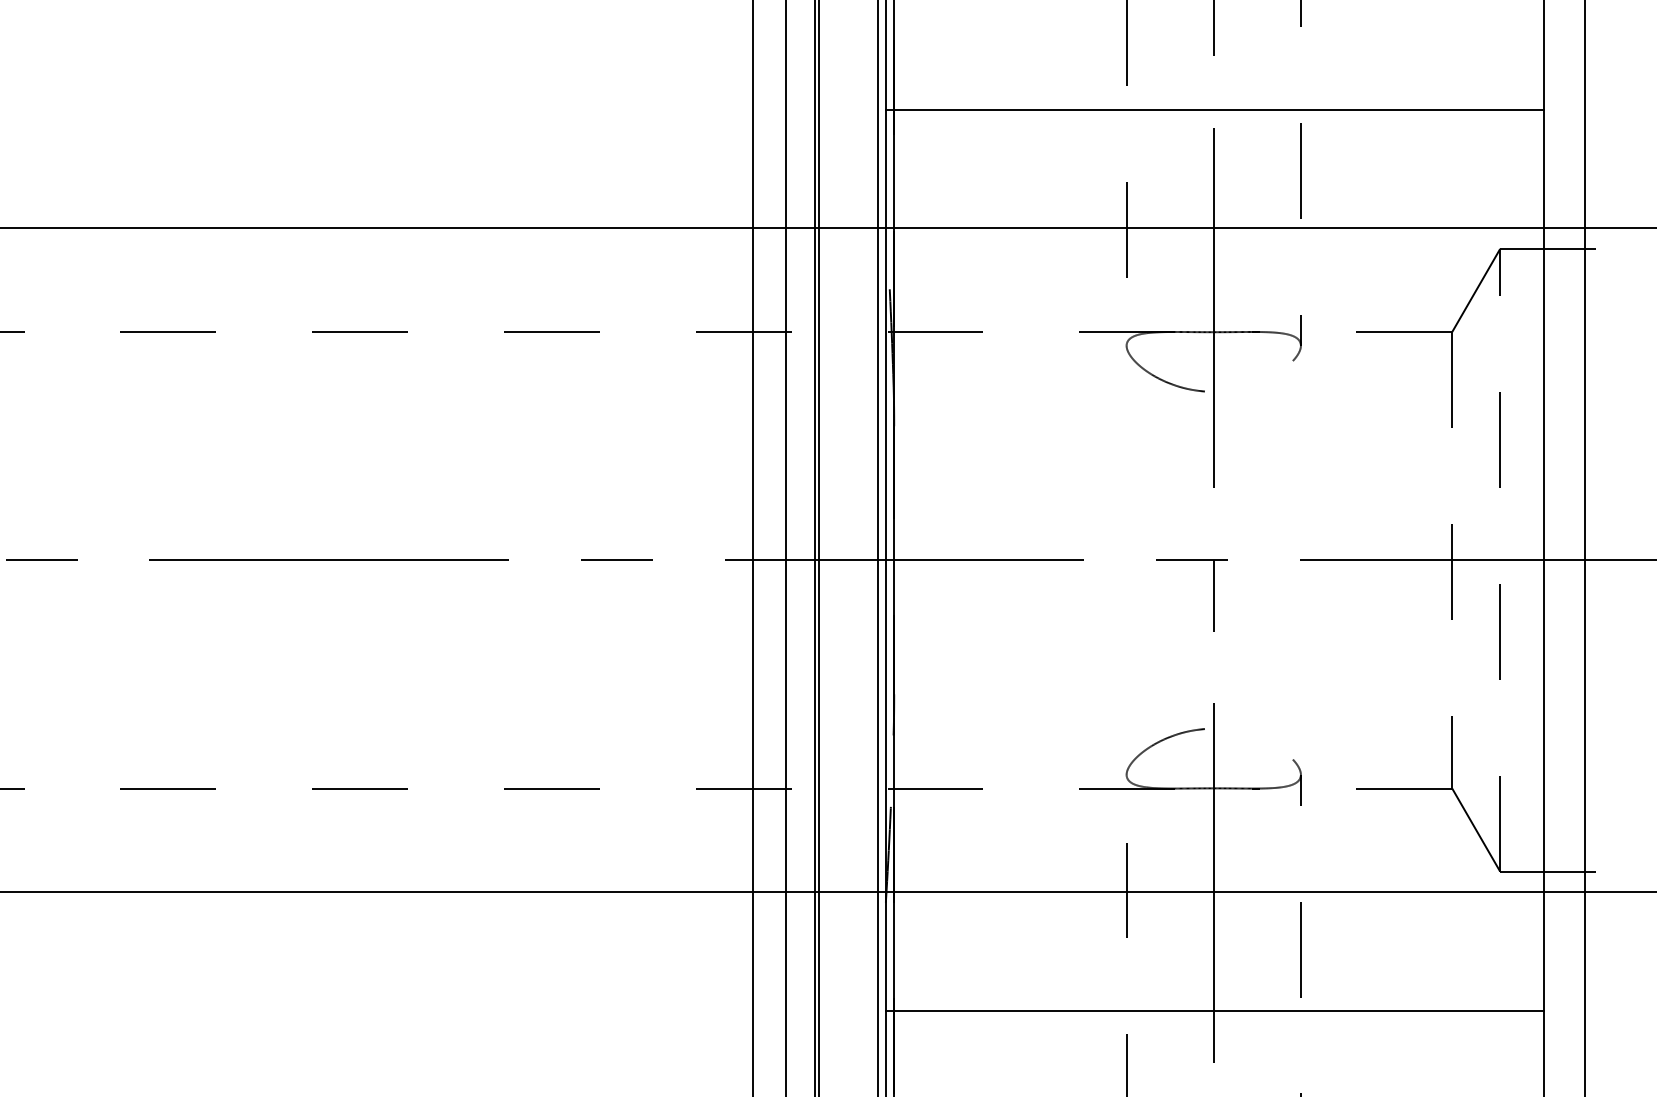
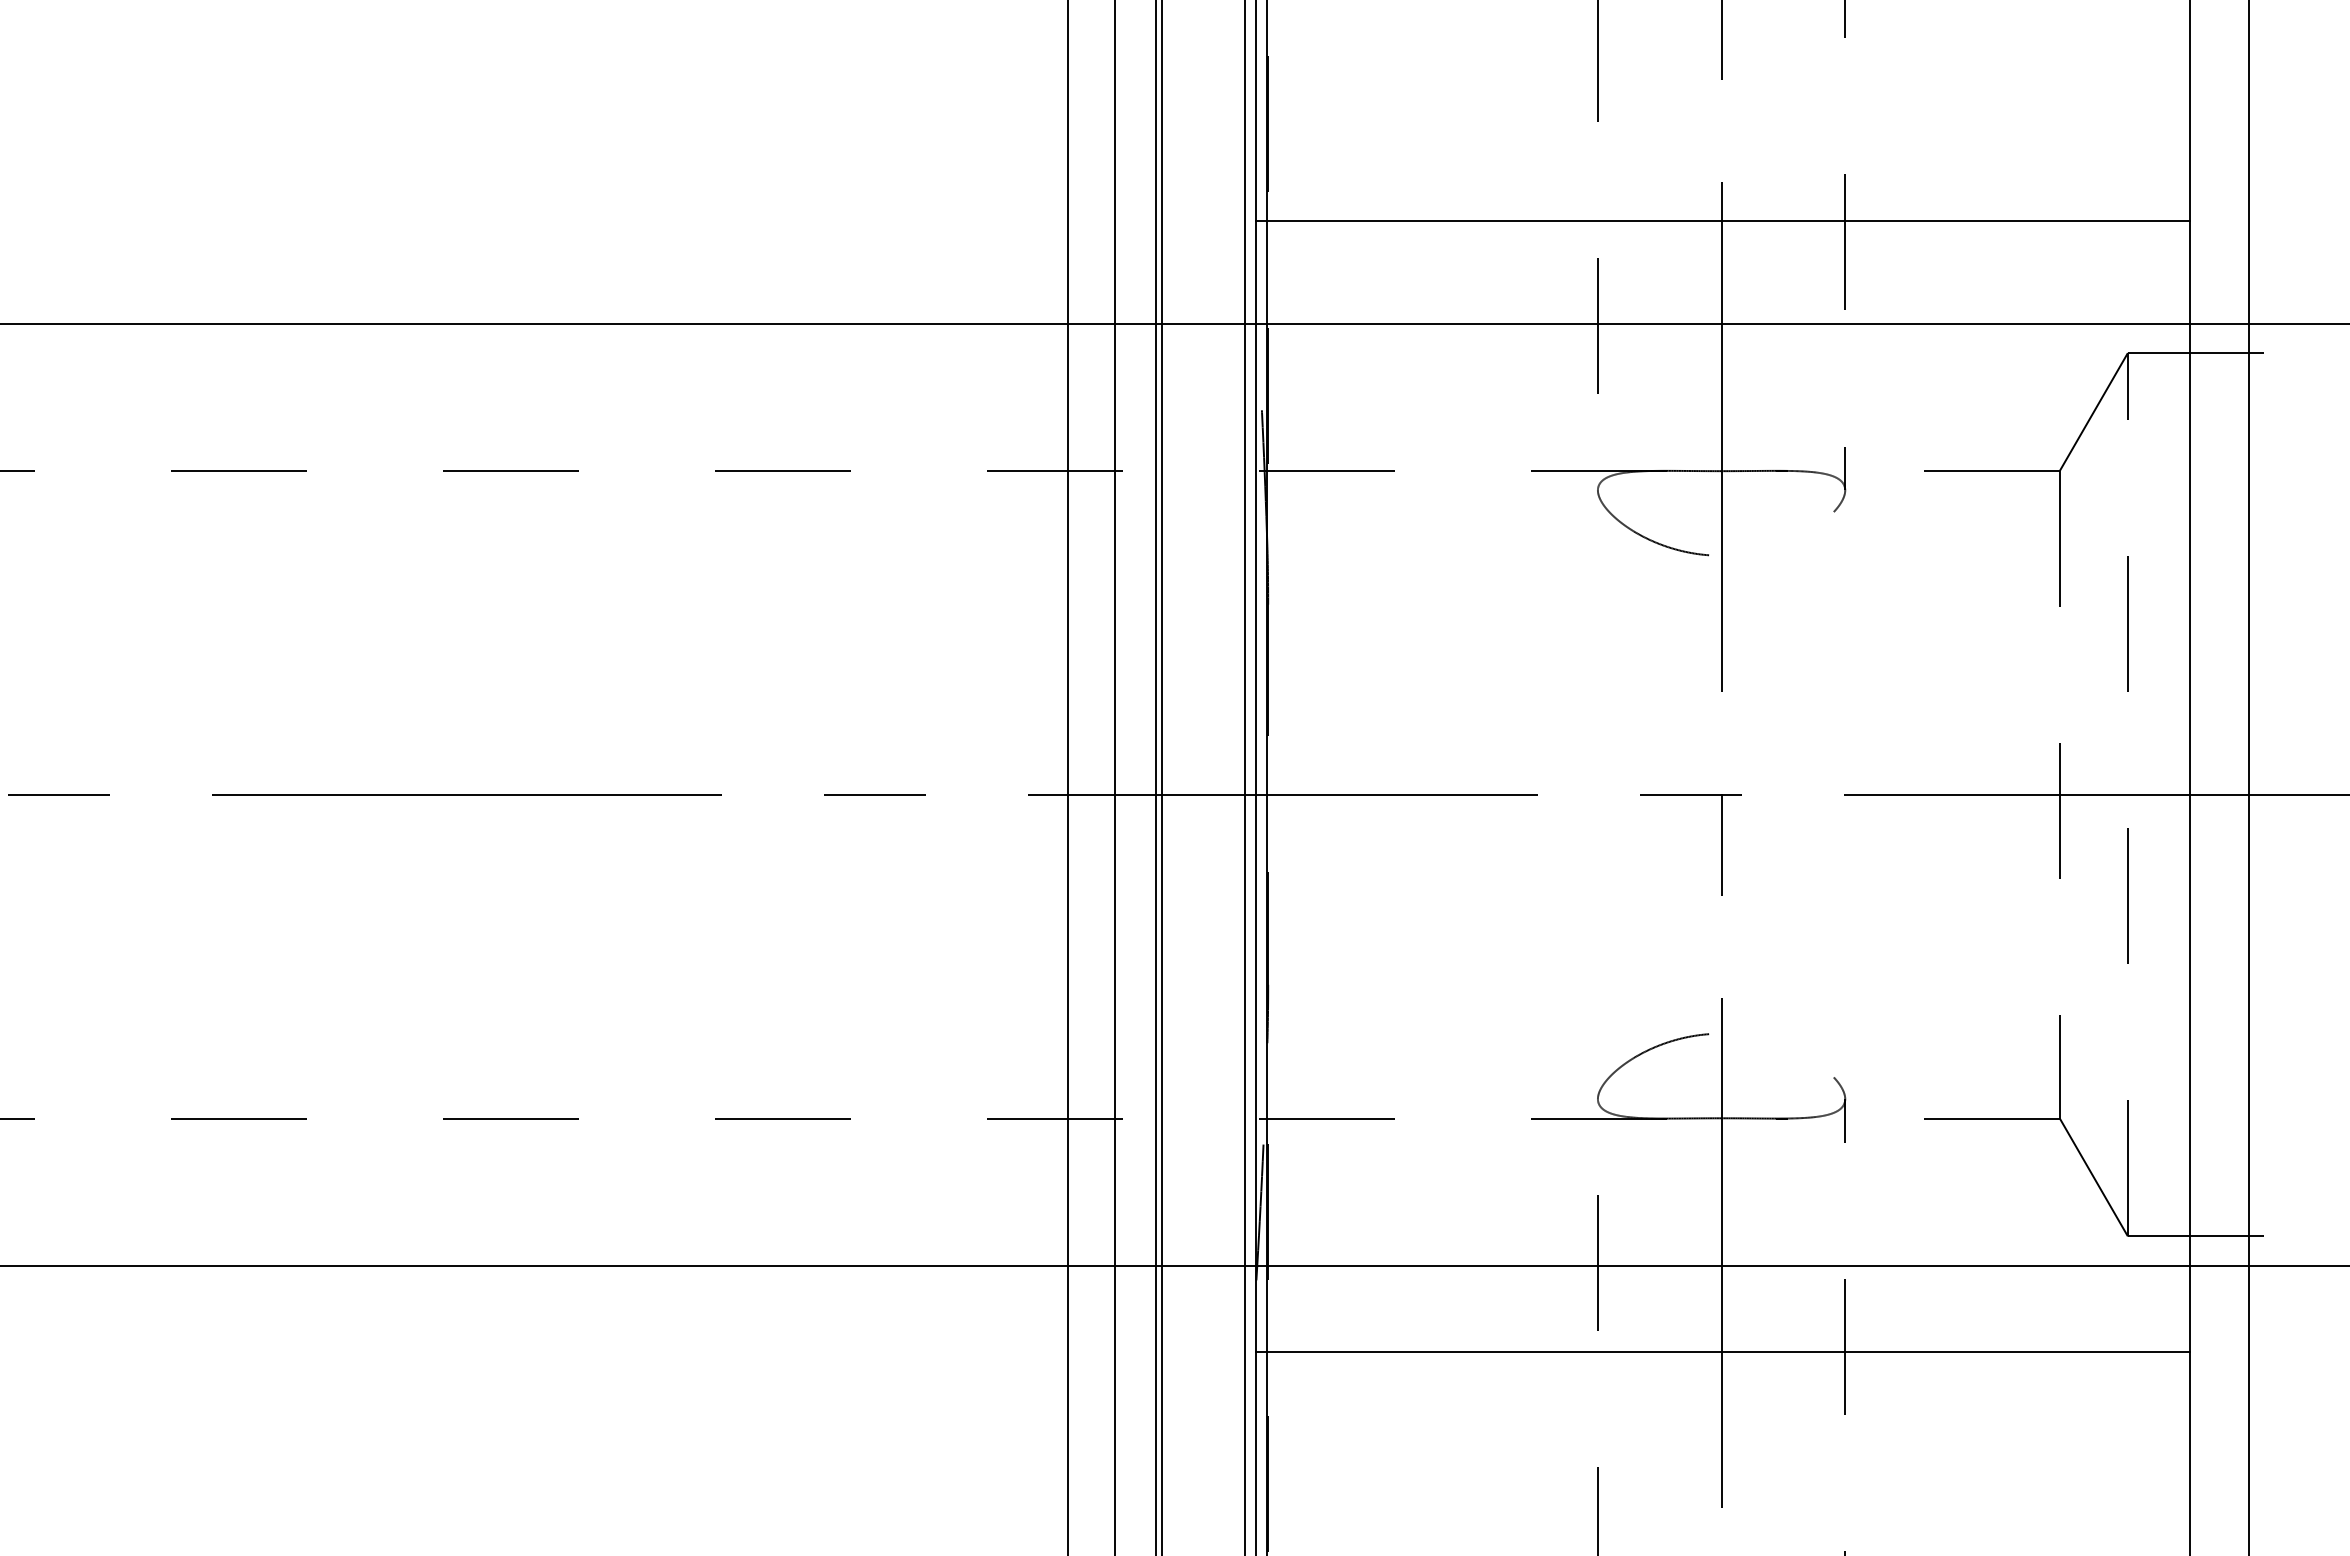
line: (1214, 109) -> (1722, 220), moved
line: (1214, 1010) -> (1722, 1351), moved

